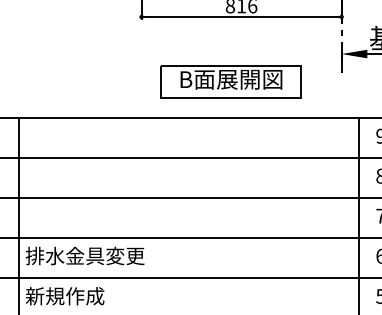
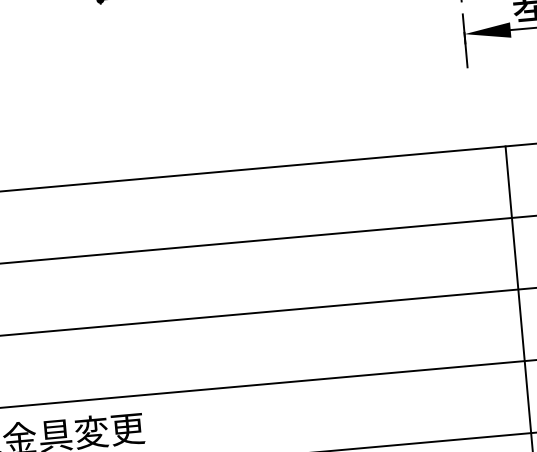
part: (230, 81) -> (269, 101), removed

